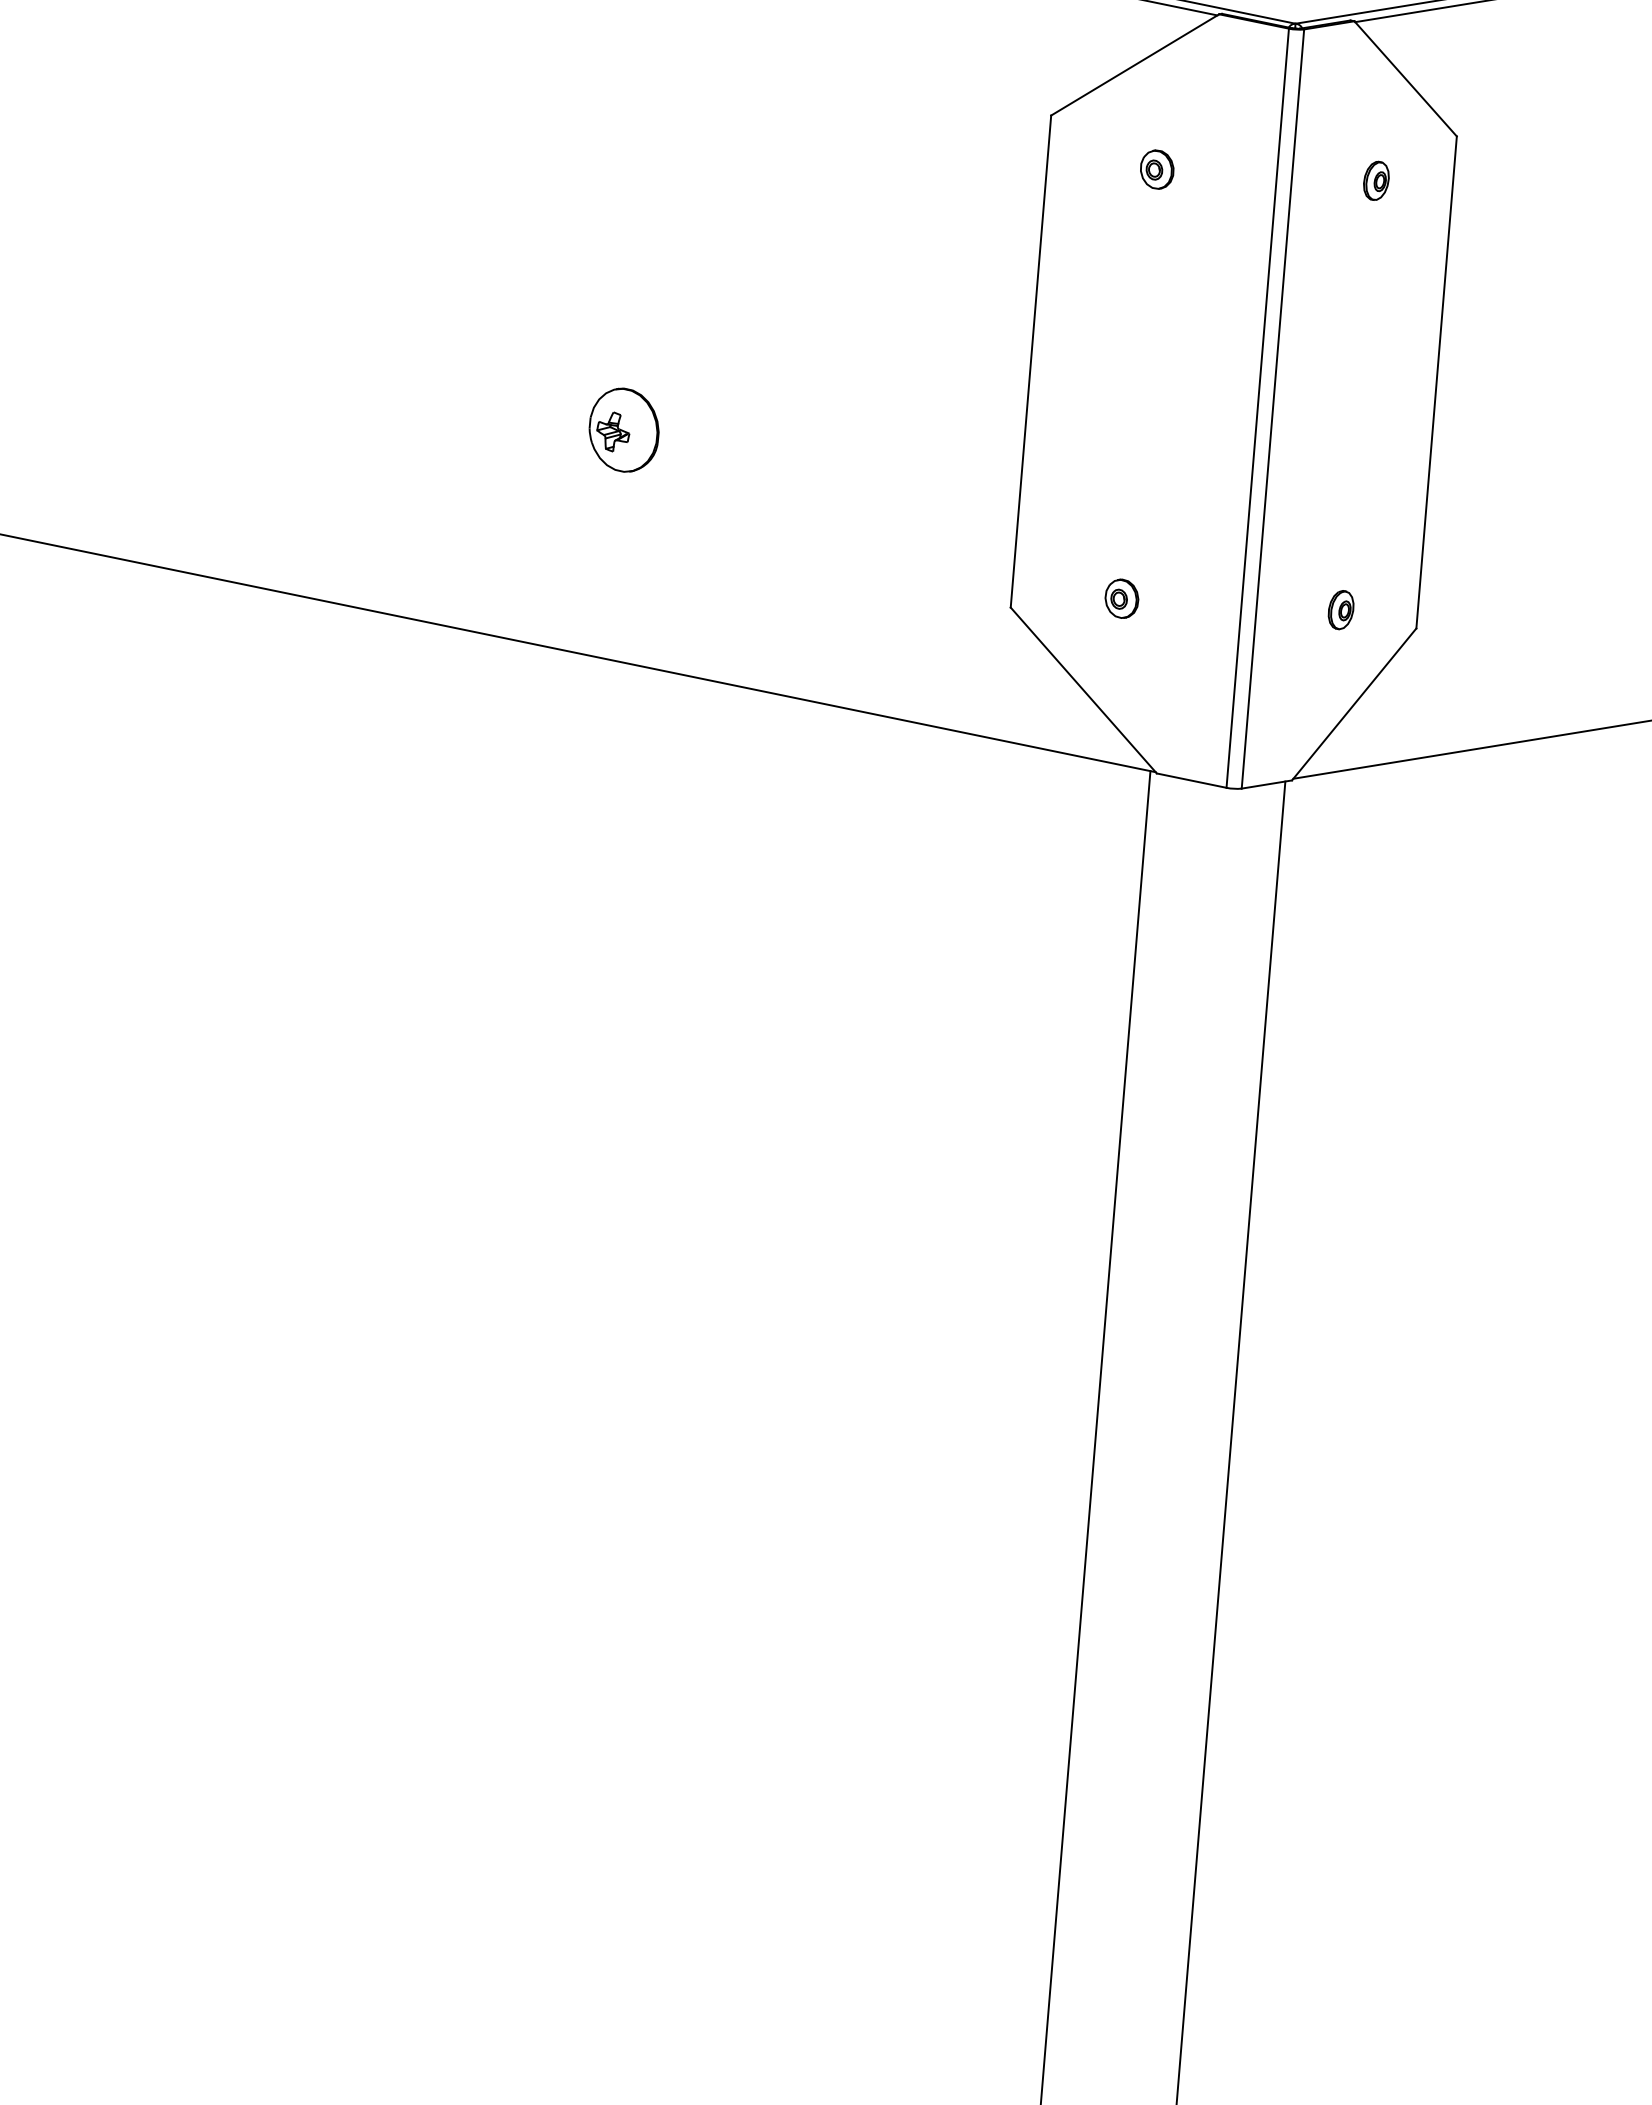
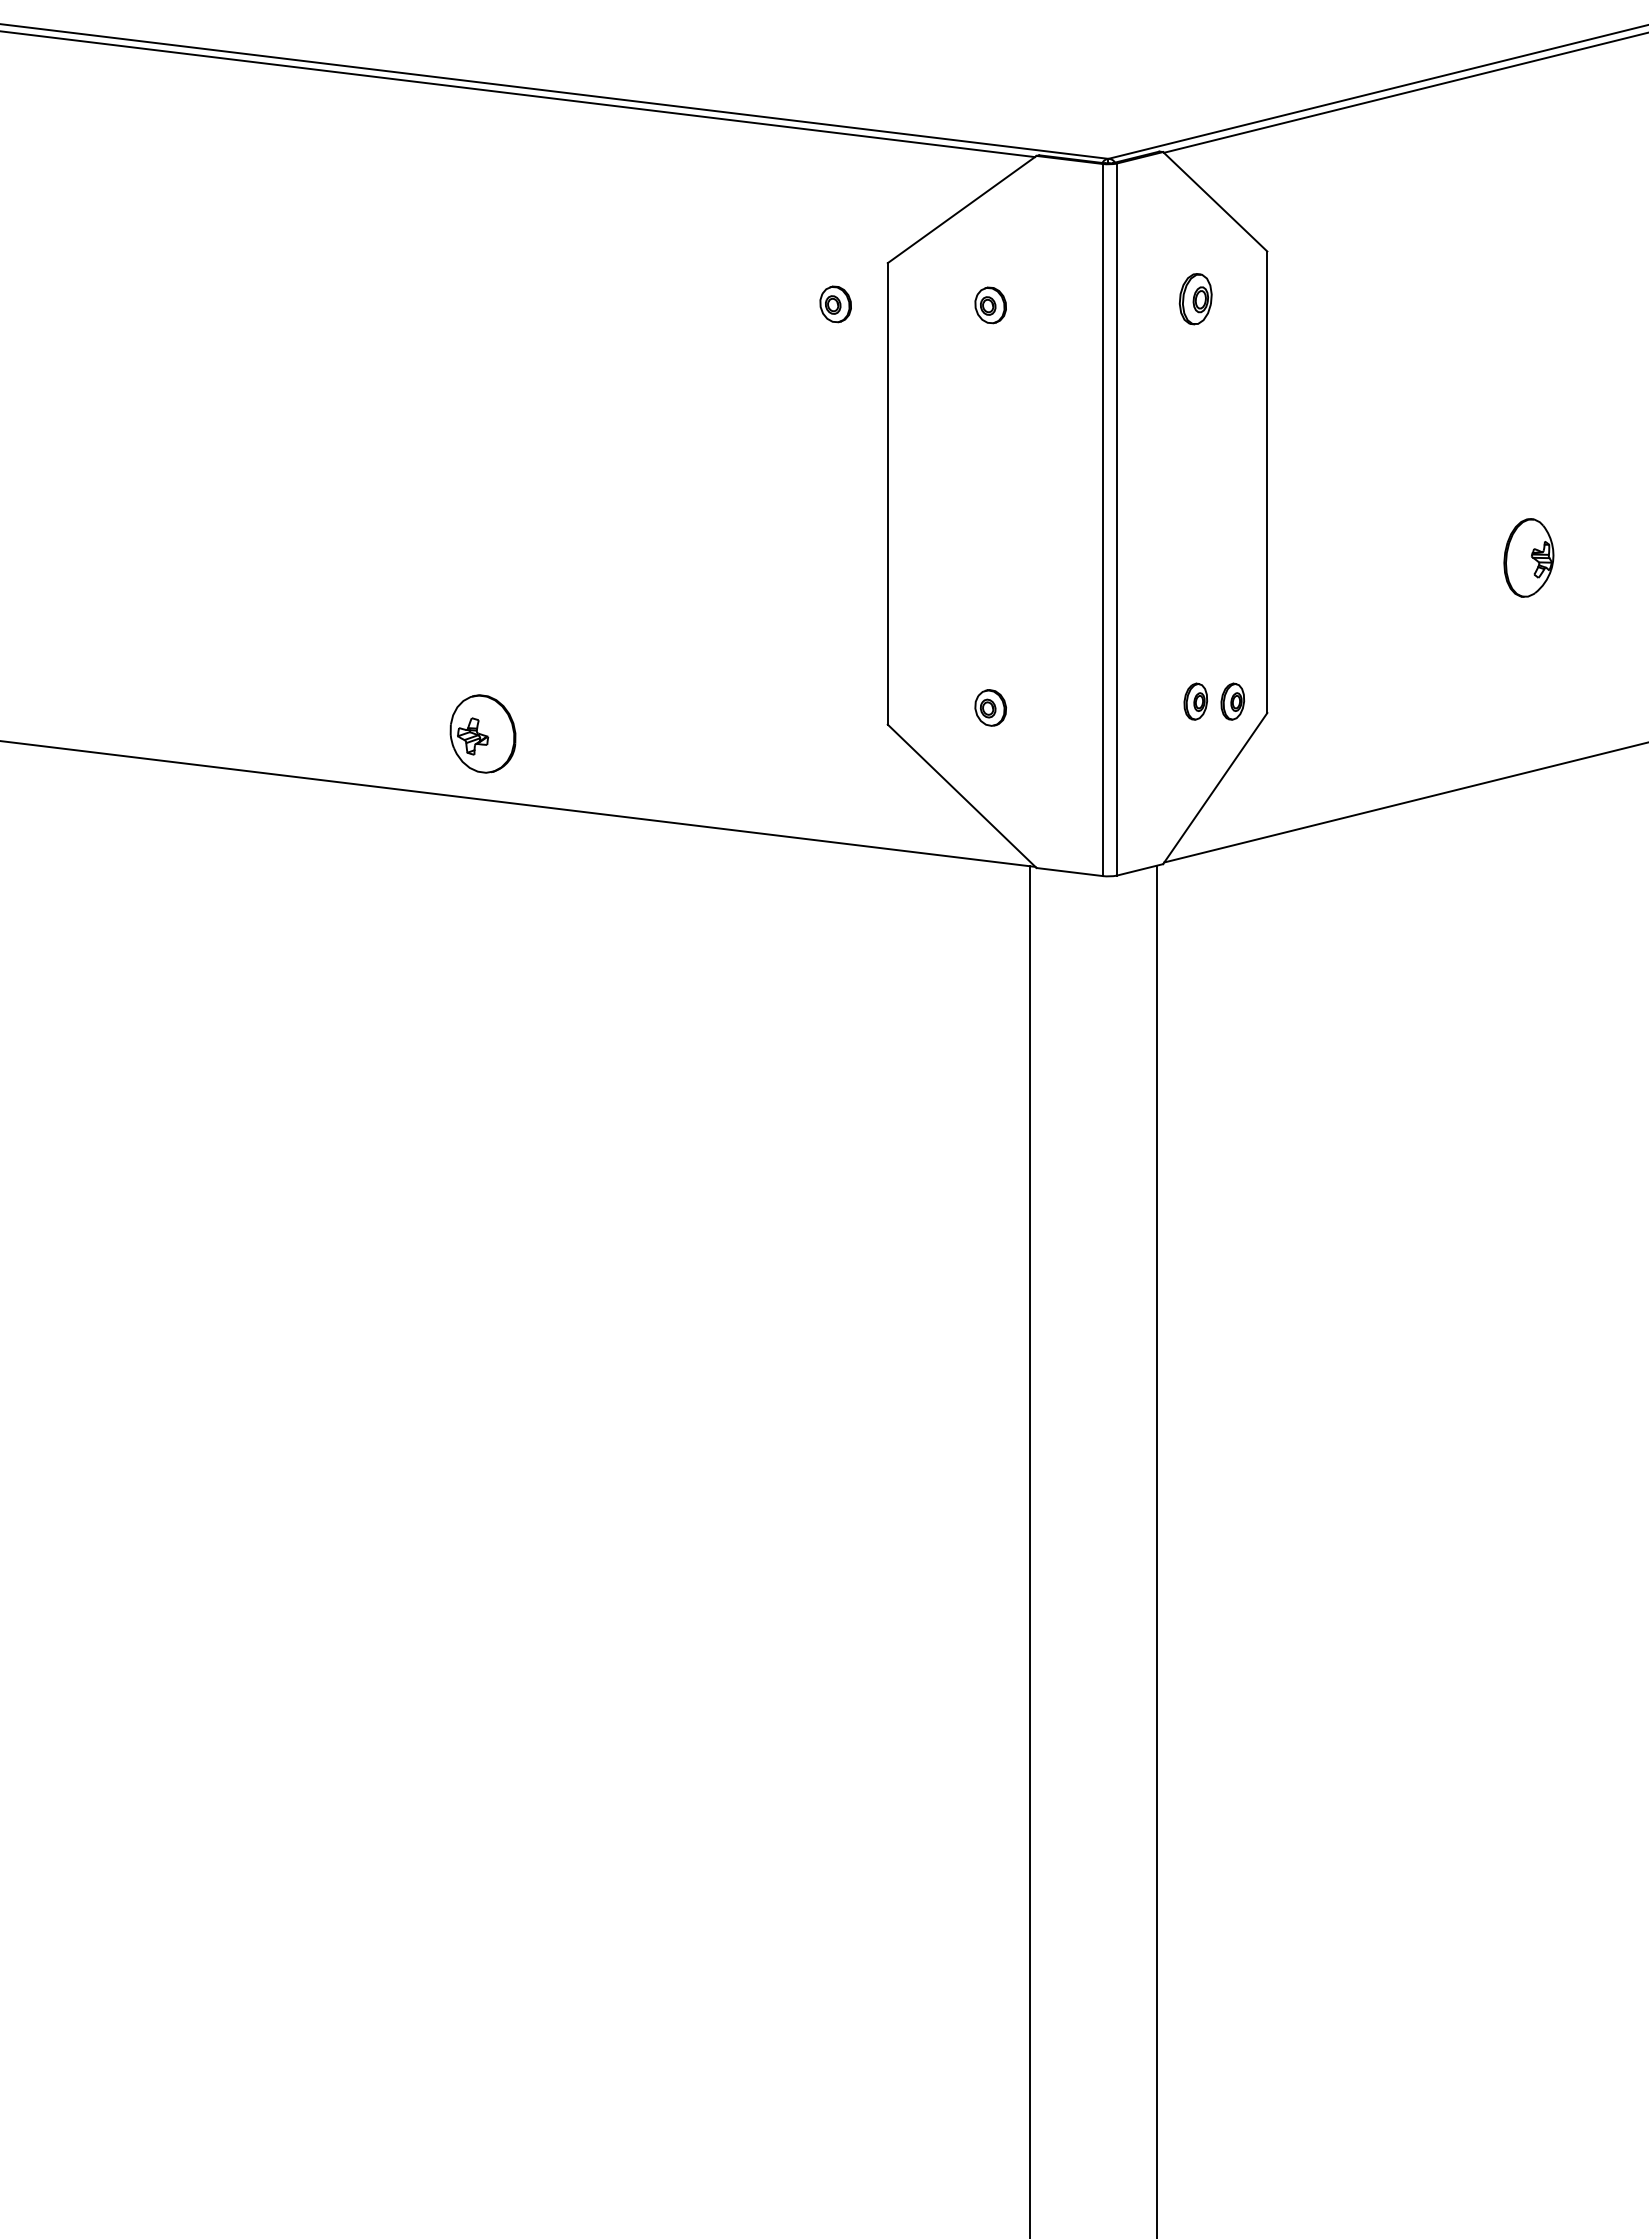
part: (991, 155) -> (835, 304), added
part: (1376, 180) -> (1195, 298), size x1.4
part: (623, 429) -> (482, 733), moved
part: (1380, 613) -> (1232, 701), added

